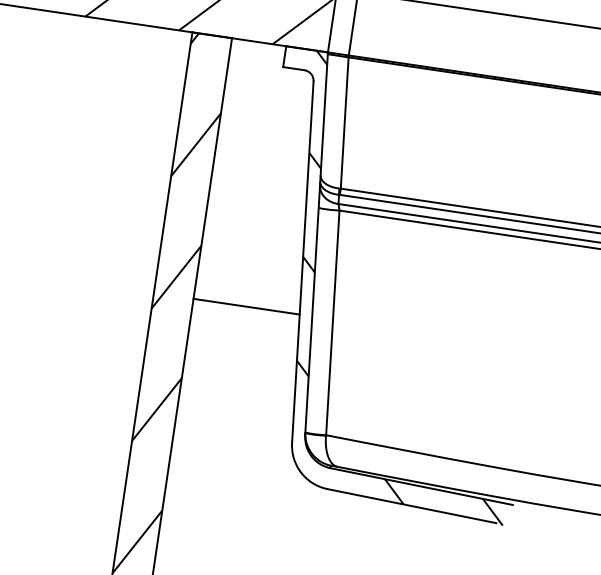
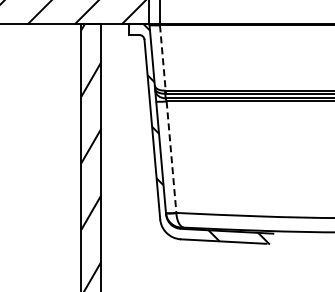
line: (343, 123) -> (162, 58), solid -> dashed
line: (245, 306) -> (127, 155), removed
line: (332, 323) -> (171, 157), solid -> dashed

